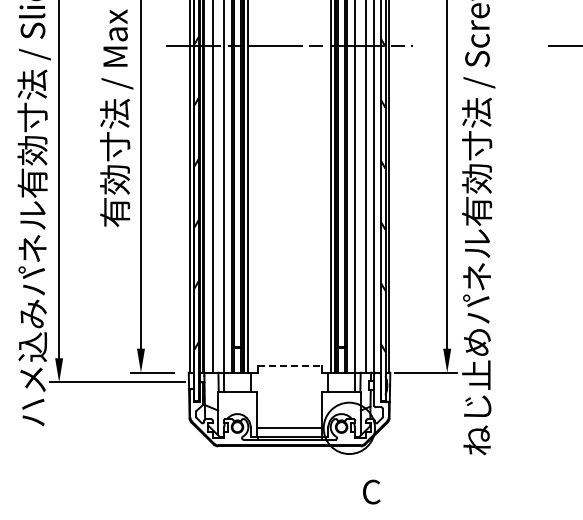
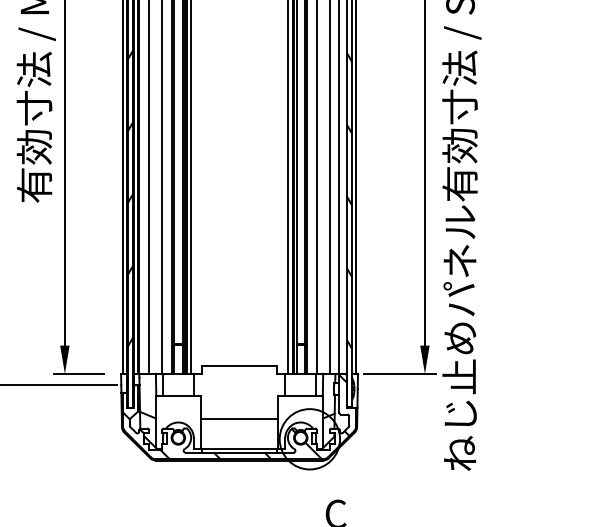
line: (290, 366) -> (240, 366), dashed -> solid
hatch: (286, 409) -> (235, 417), added
line: (289, 428) -> (239, 419), moved

